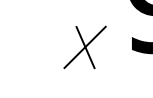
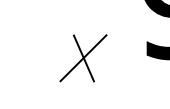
part: (84, 47) -> (82, 58), moved

